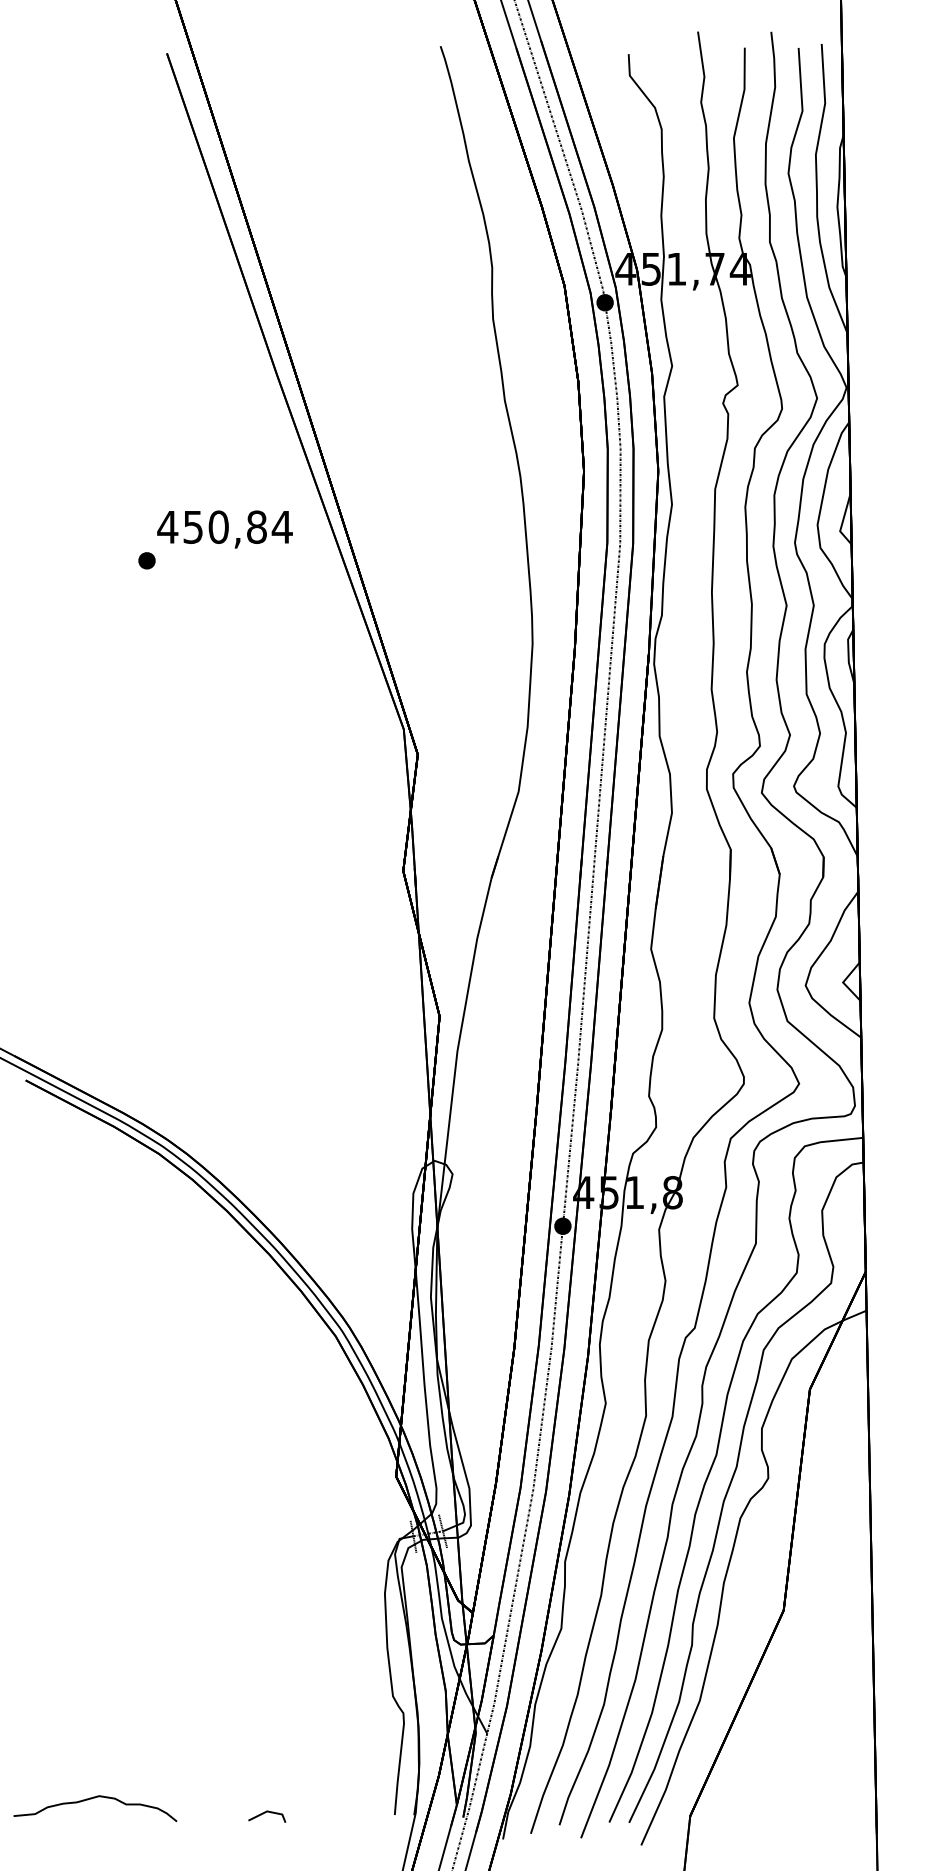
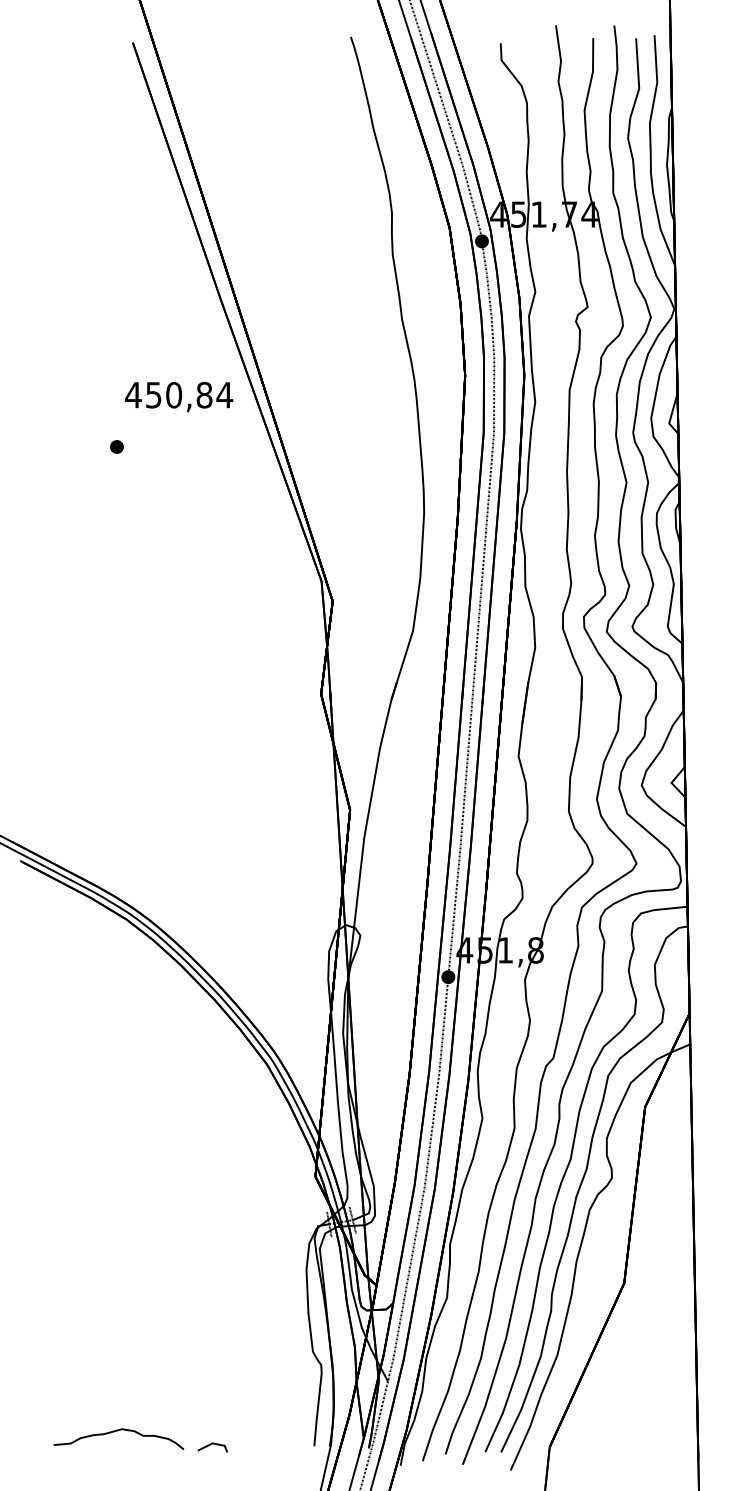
text: (225, 528) -> (179, 396), moved
curve: (94, 1799) -> (118, 1431), moved

